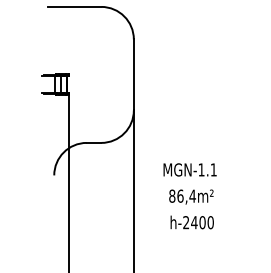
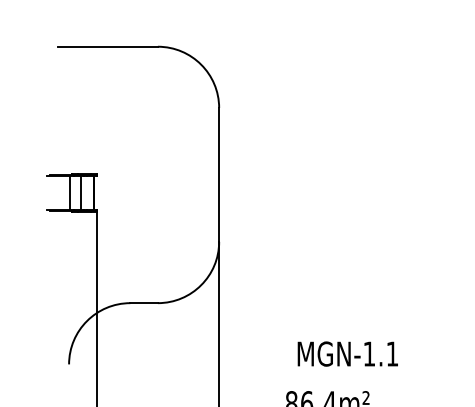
text: (189, 169) -> (346, 353), moved

